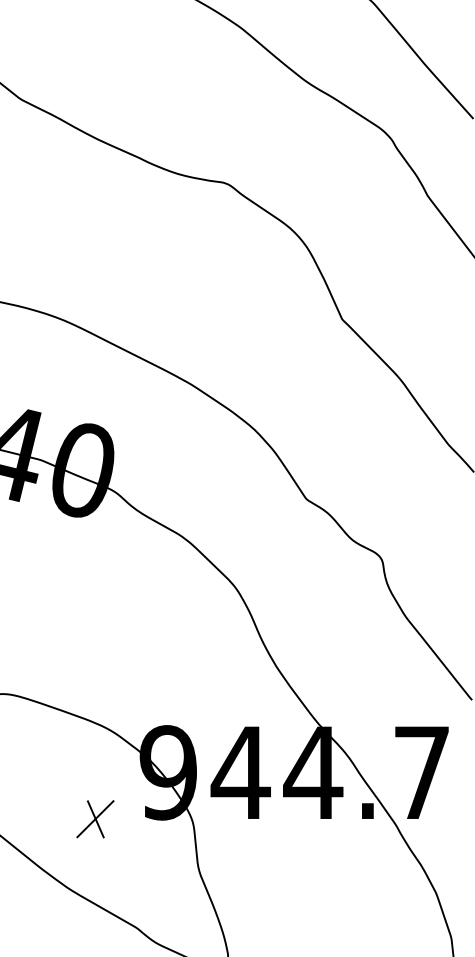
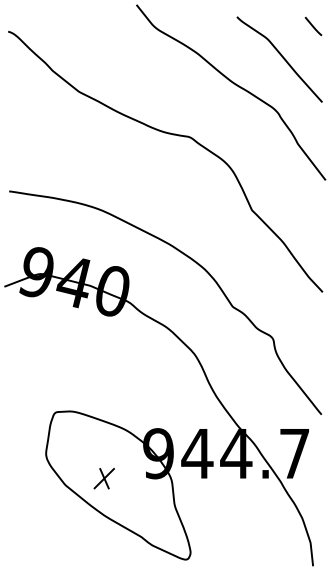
part: (93, 818) -> (103, 478), moved

